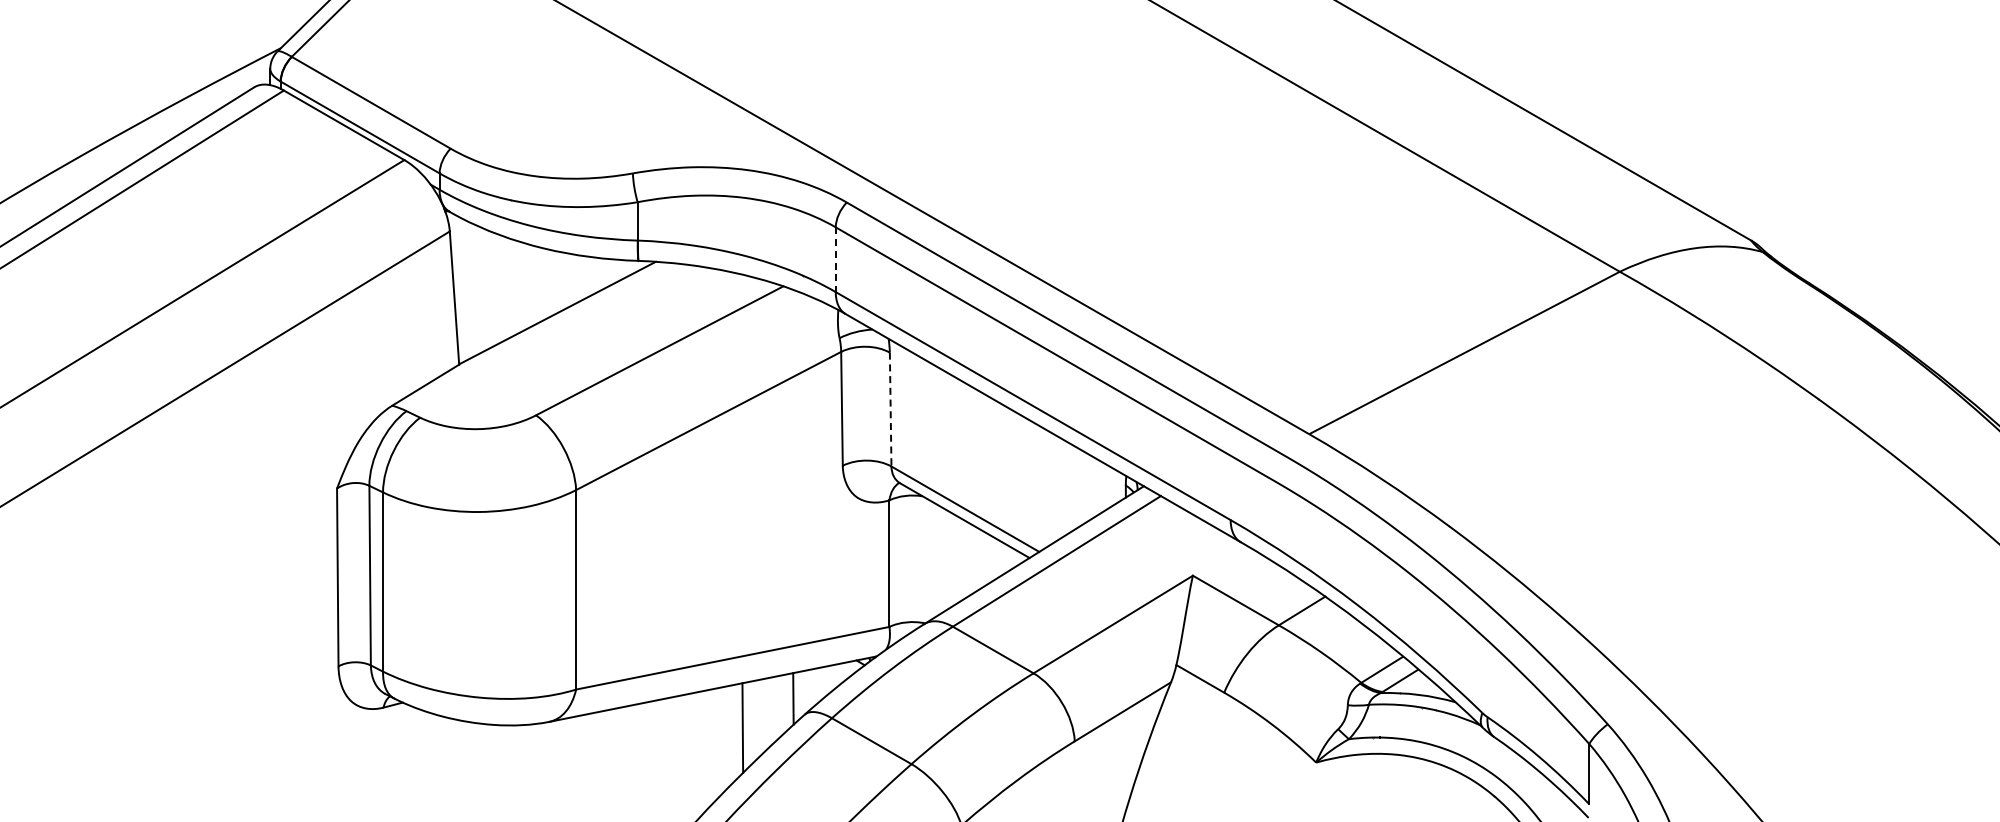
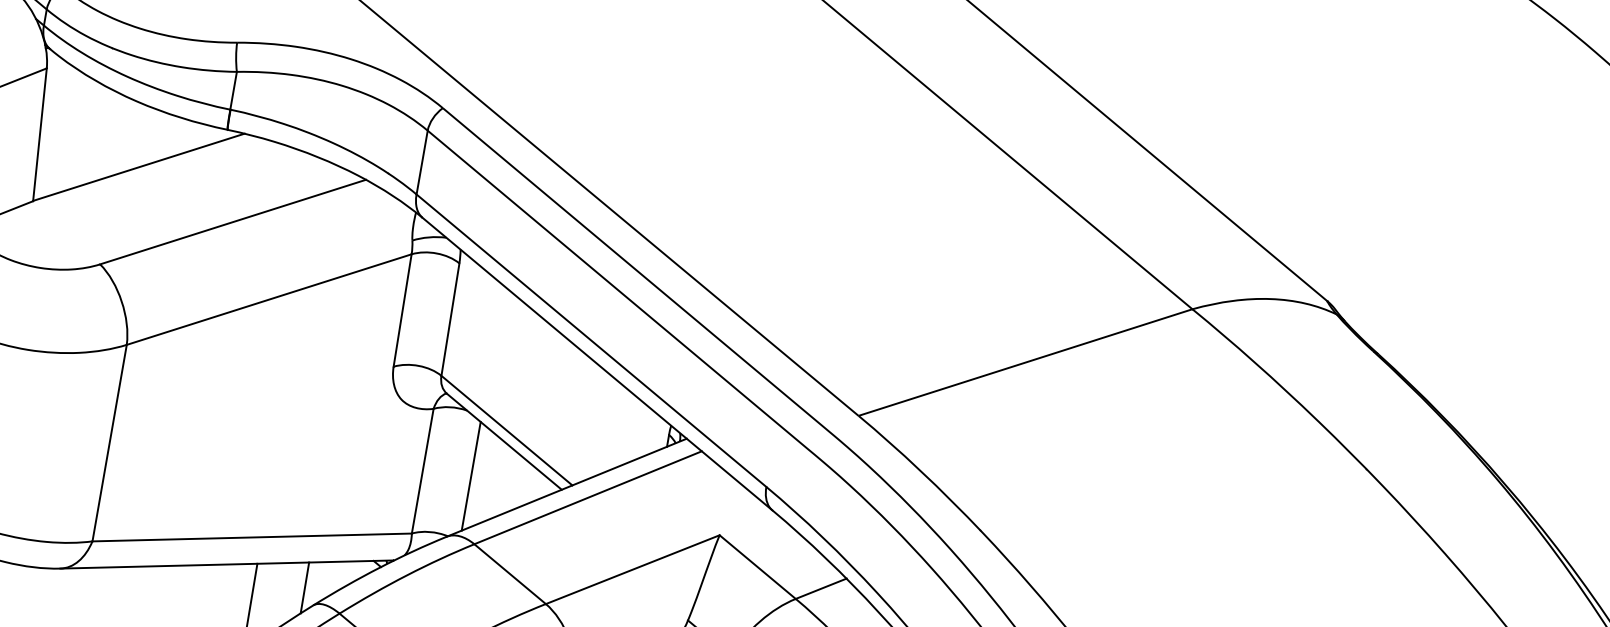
line: (835, 260) -> (421, 163), dashed -> solid
line: (890, 409) -> (450, 319), dashed -> solid
line: (938, 560) -> (471, 476), added

